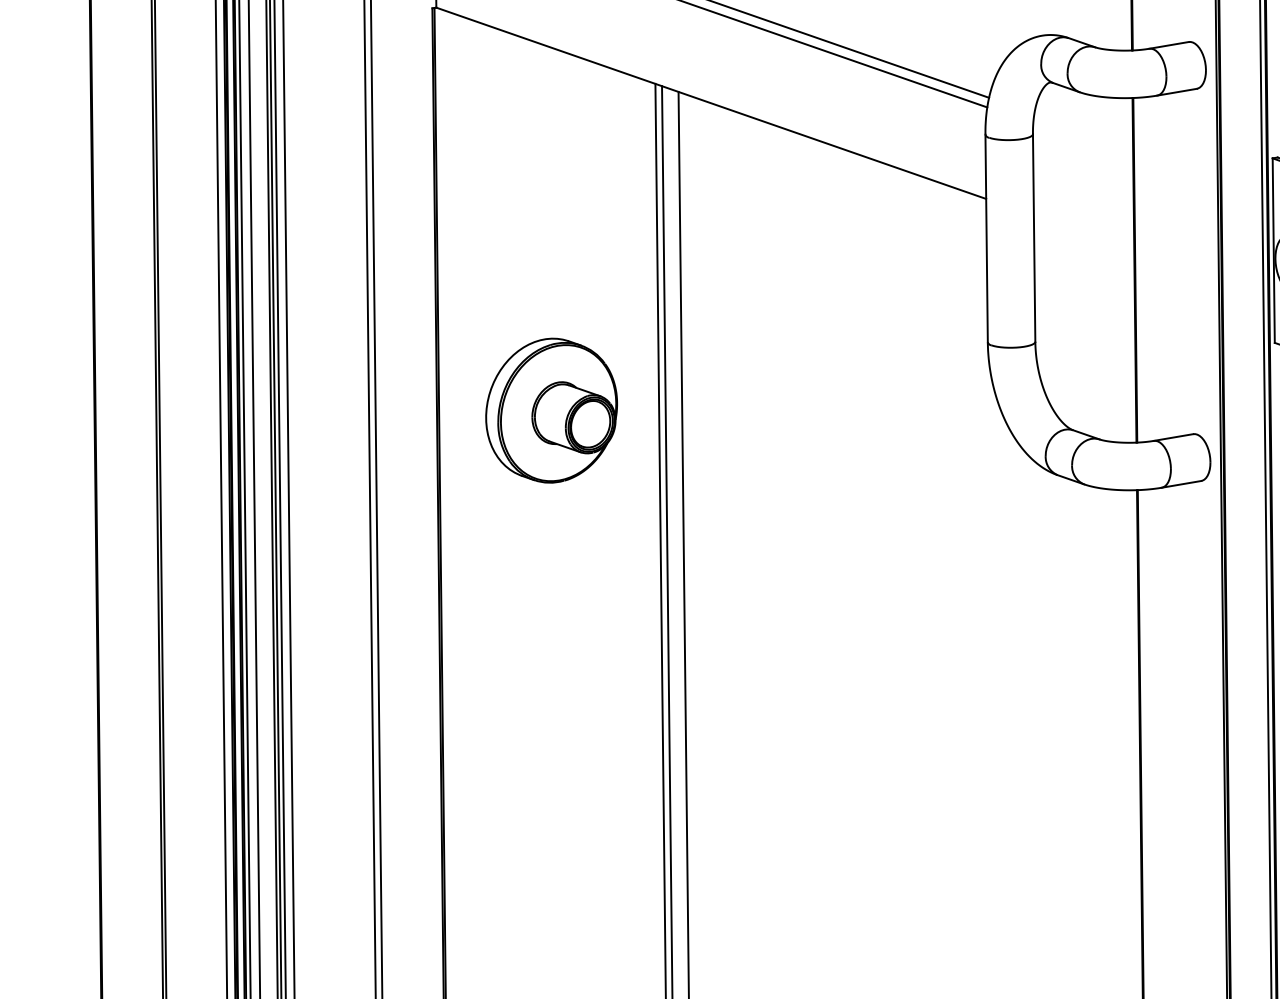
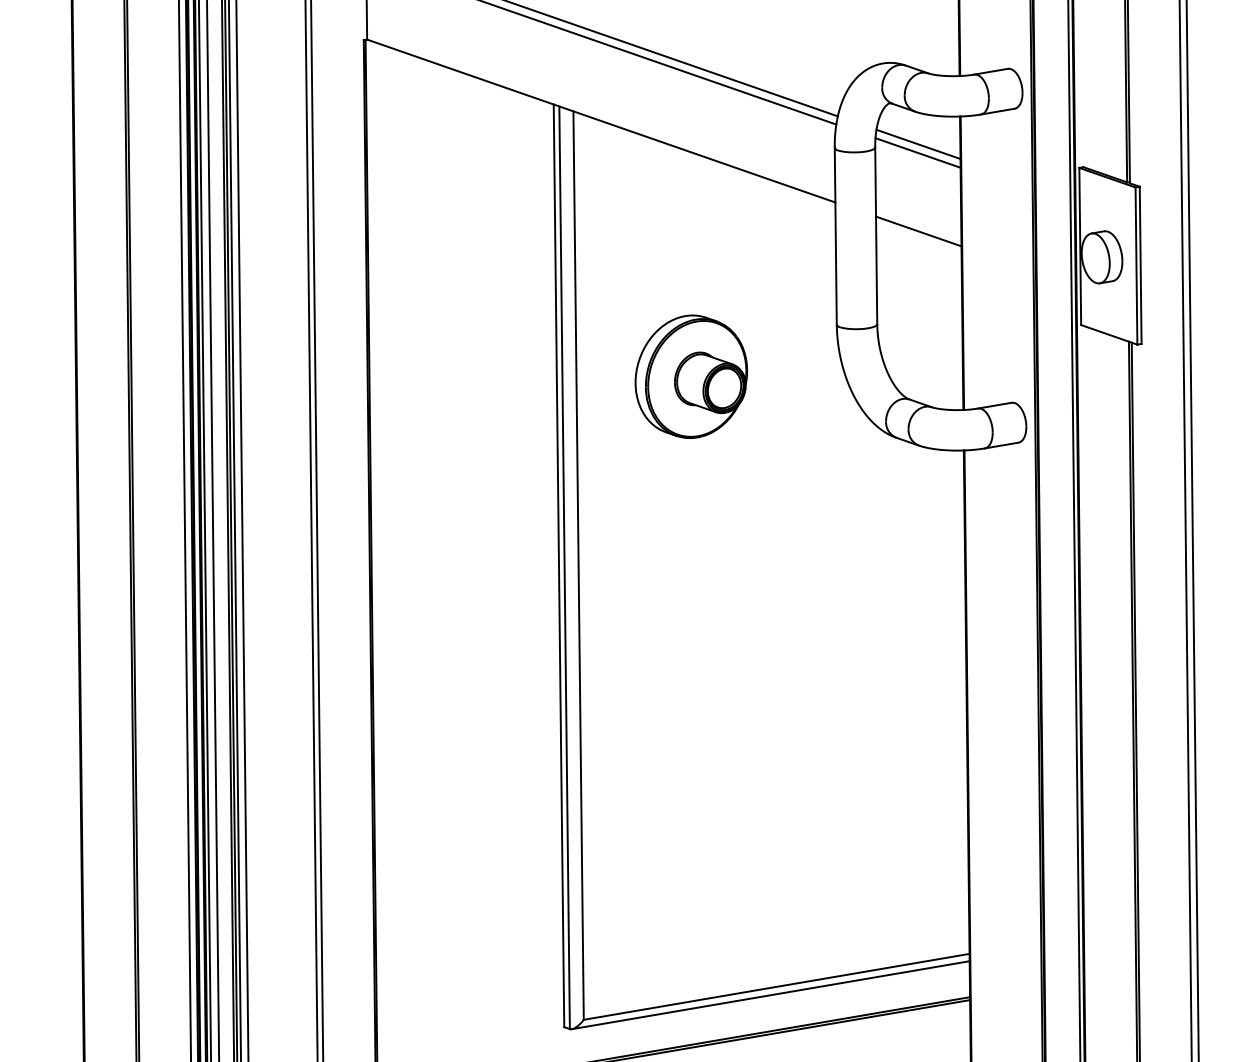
line: (1083, 130) -> (918, 144), added
line: (1082, 140) -> (917, 152), added
line: (1083, 233) -> (918, 231), added
part: (550, 410) -> (690, 376), moved

